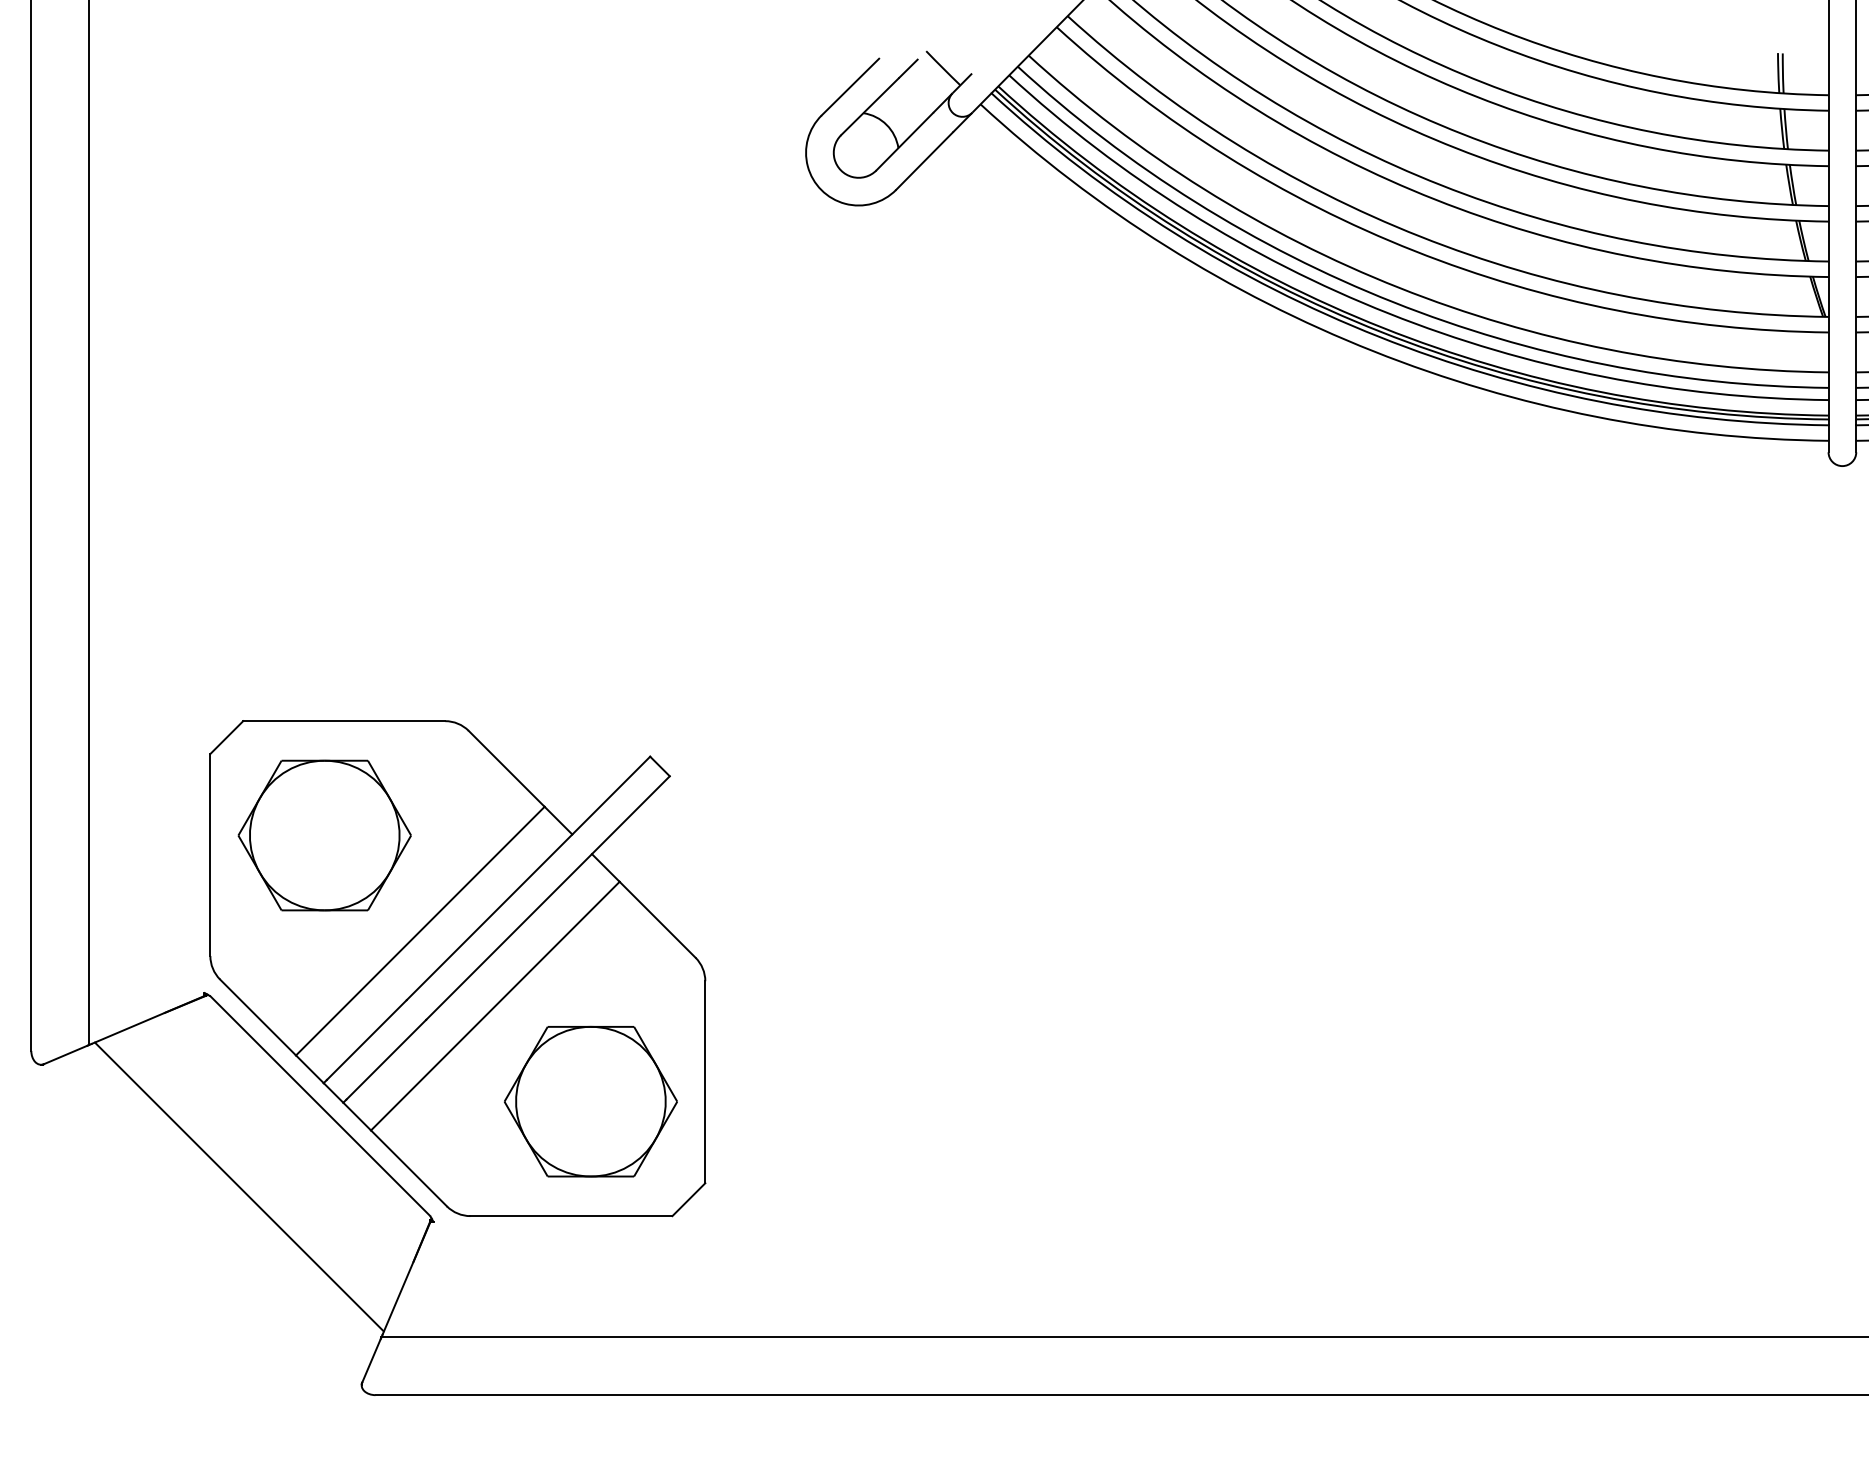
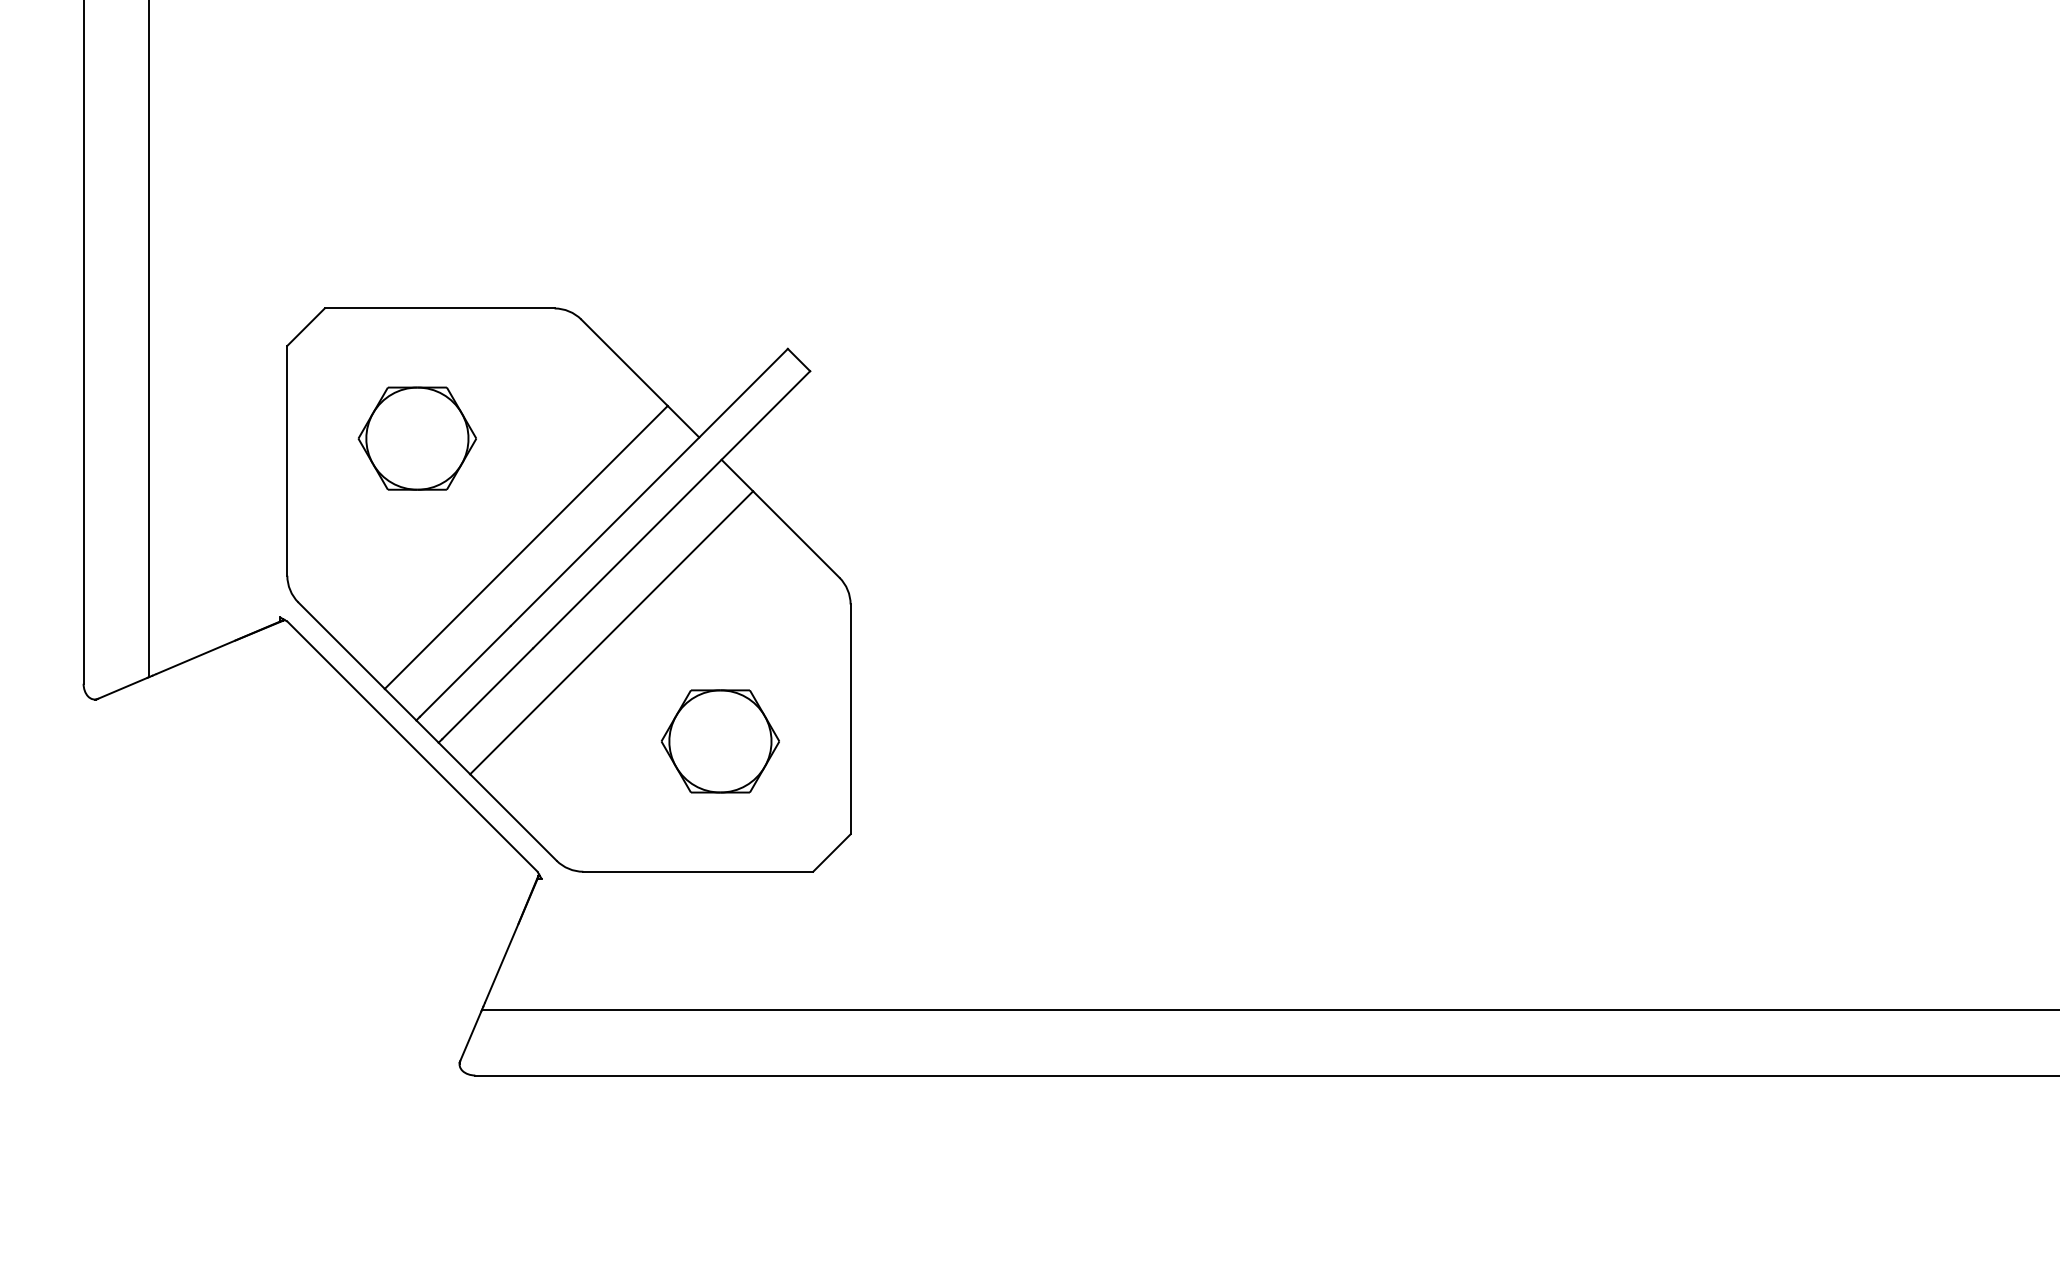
part: (324, 835) -> (417, 438), size x0.6
part: (590, 1101) -> (719, 741), size x0.6
line: (239, 1186) -> (320, 838), removed

